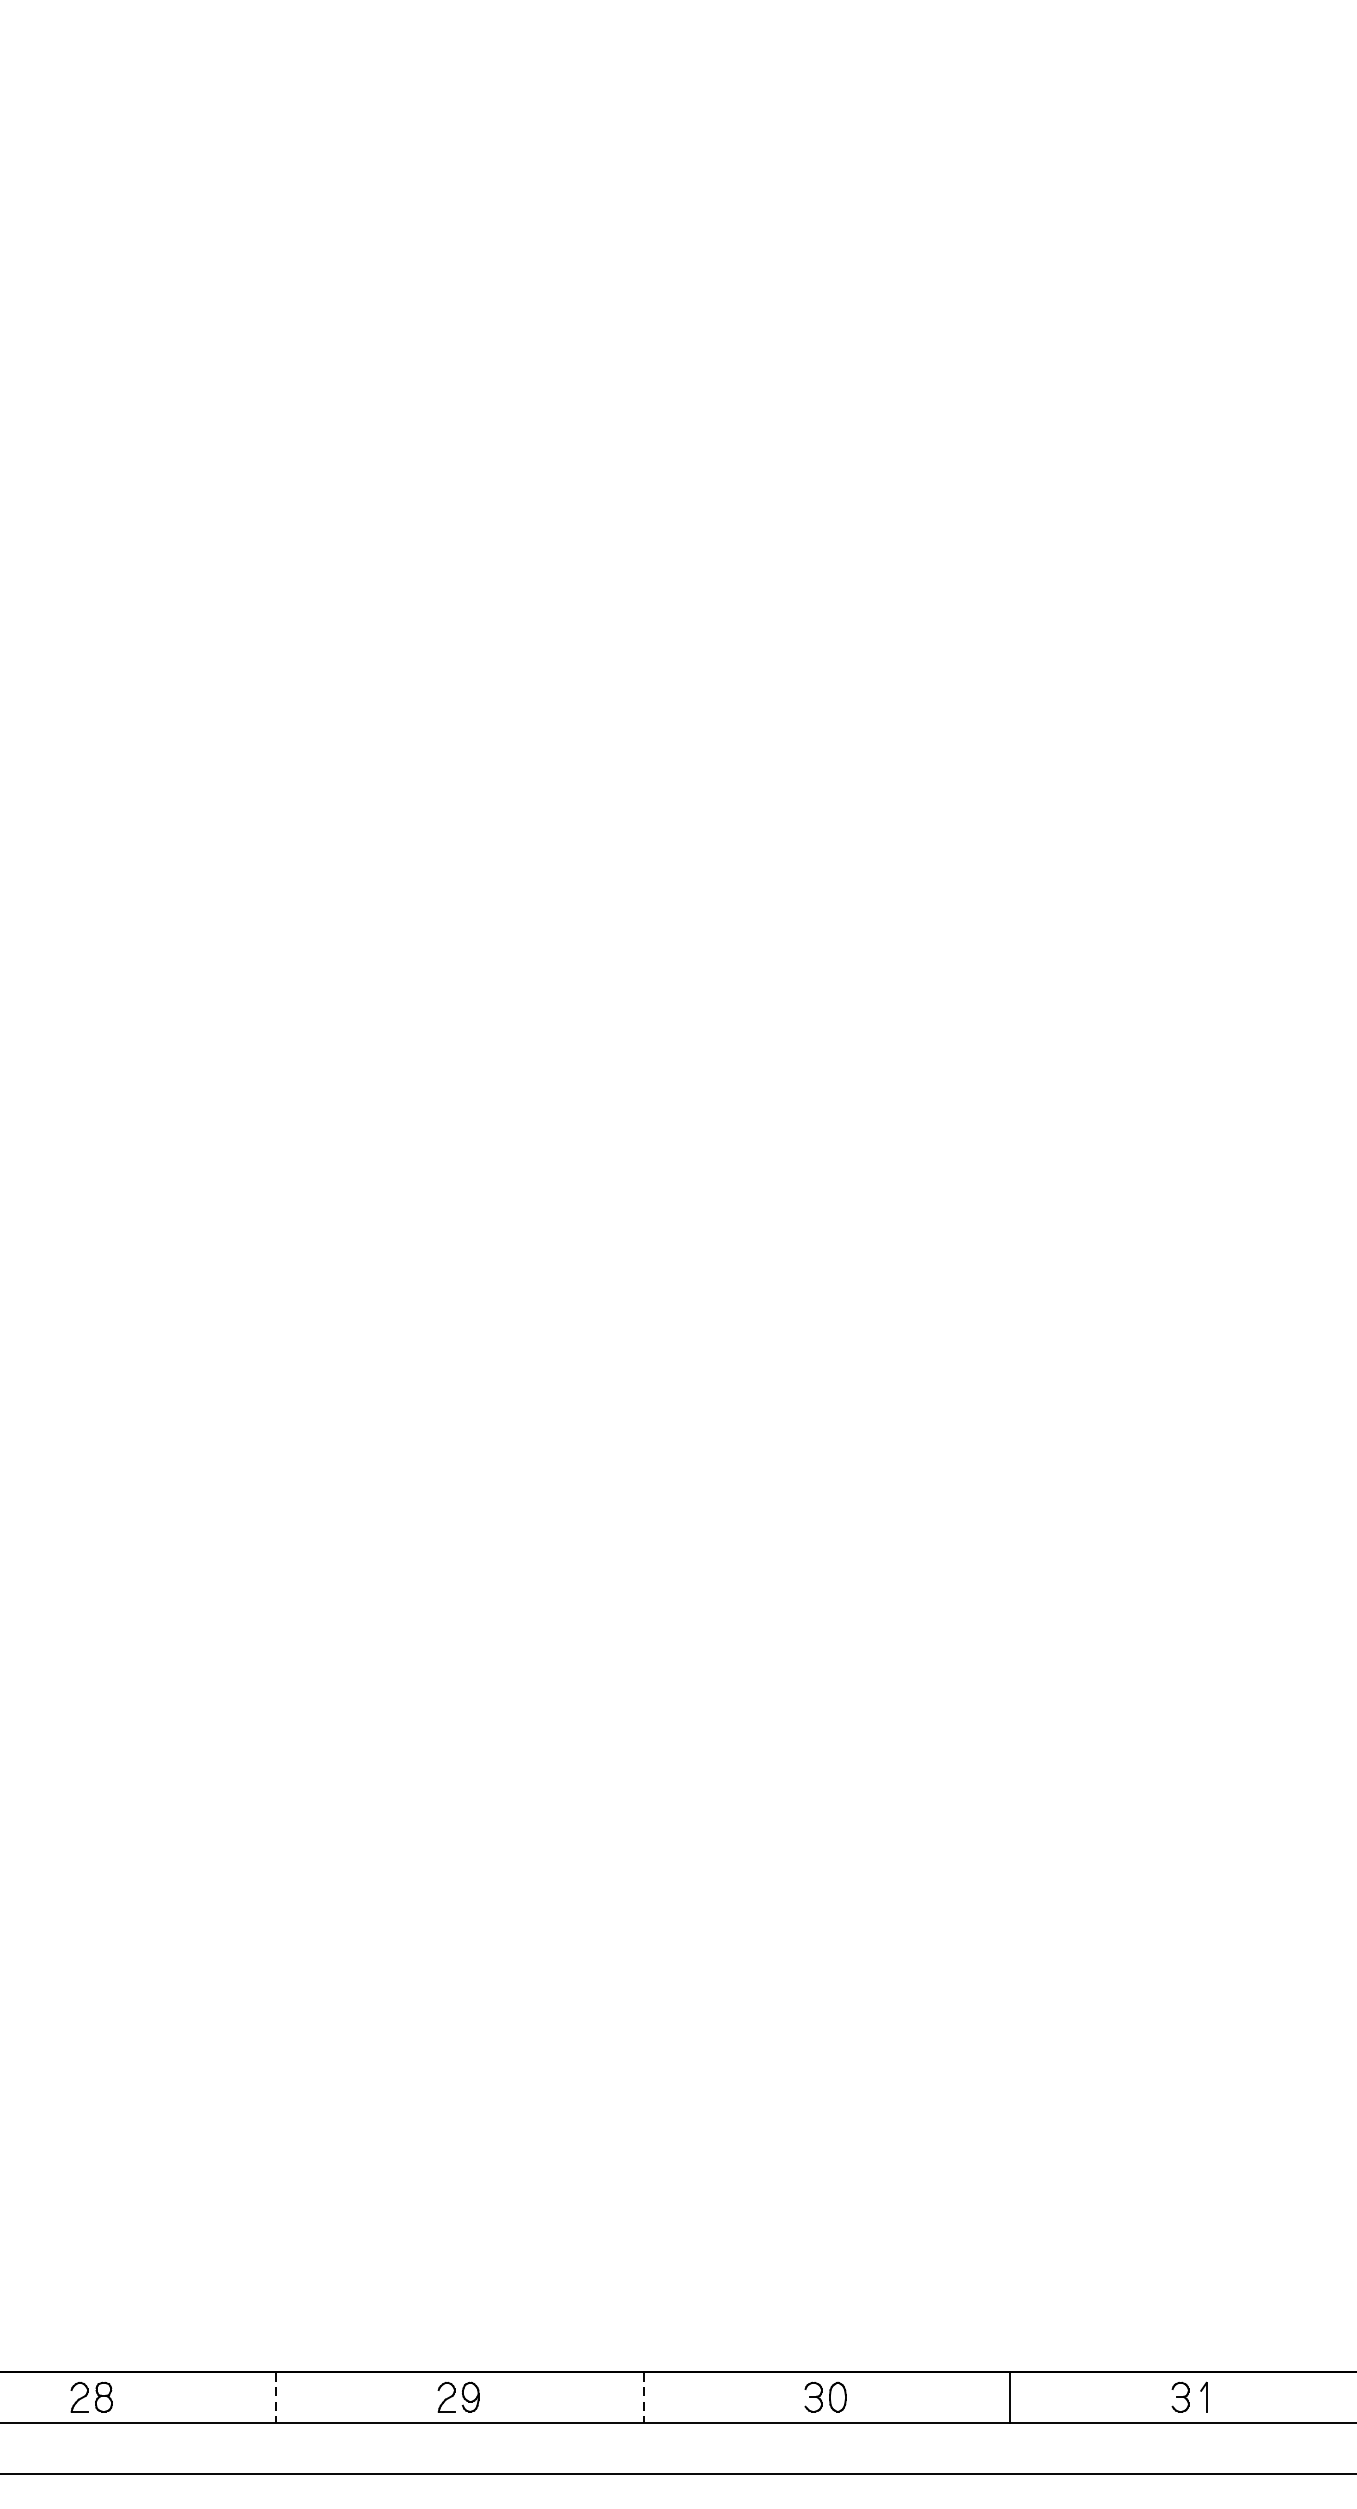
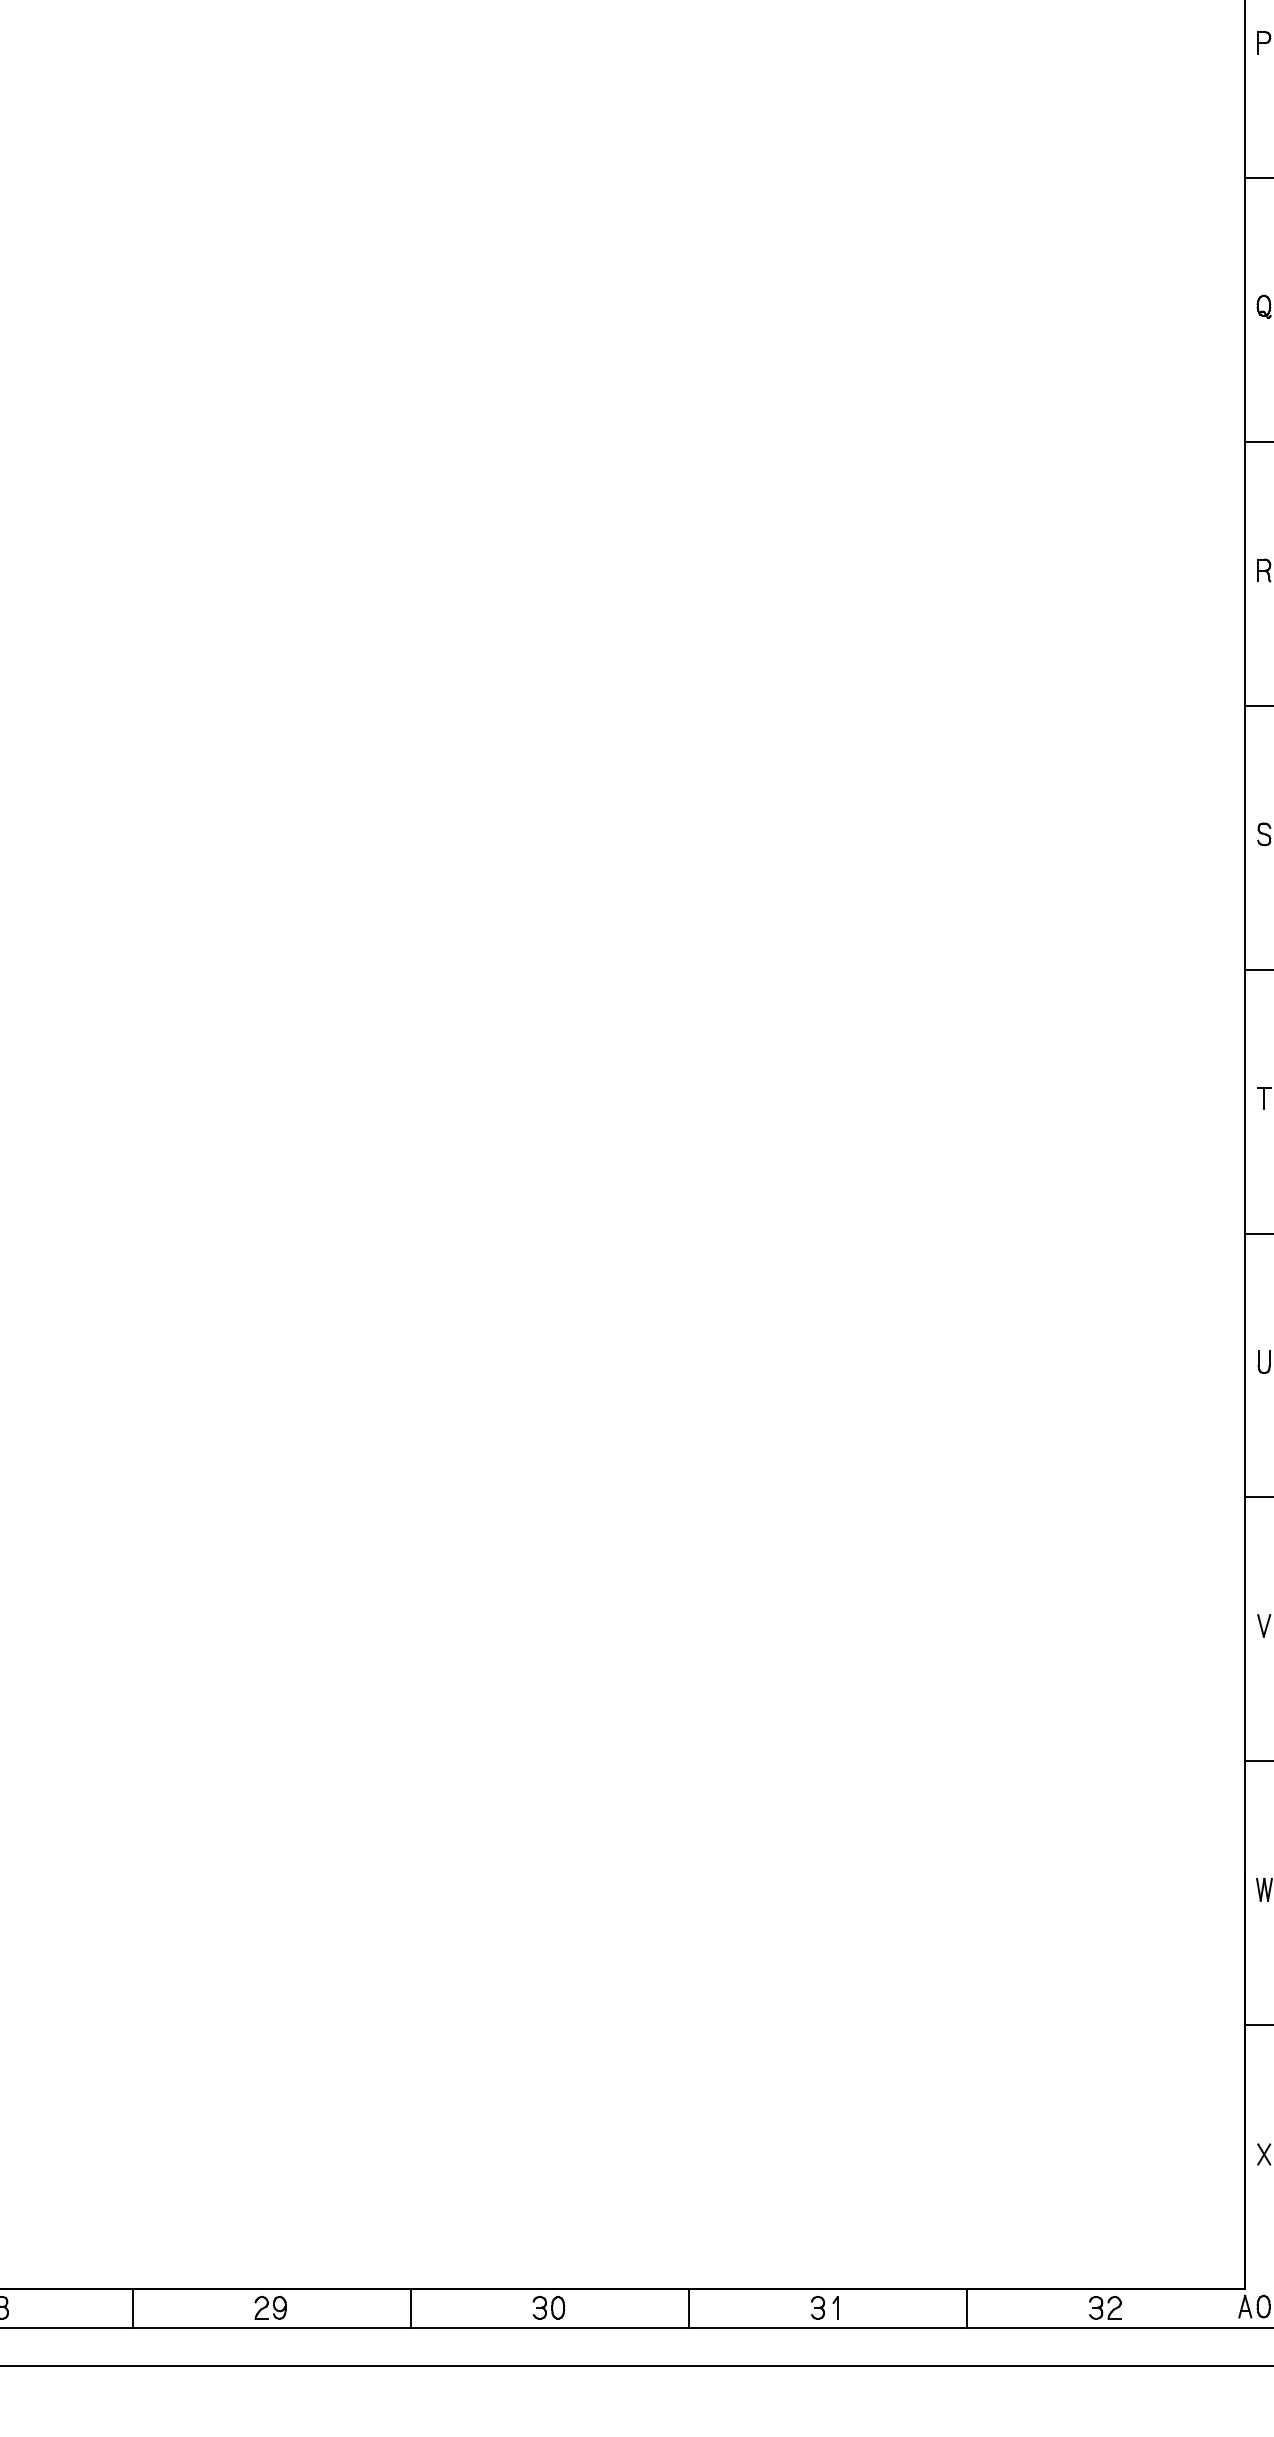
line: (276, 2398) -> (132, 2308), dashed -> solid
line: (643, 2398) -> (410, 2308), dashed -> solid

